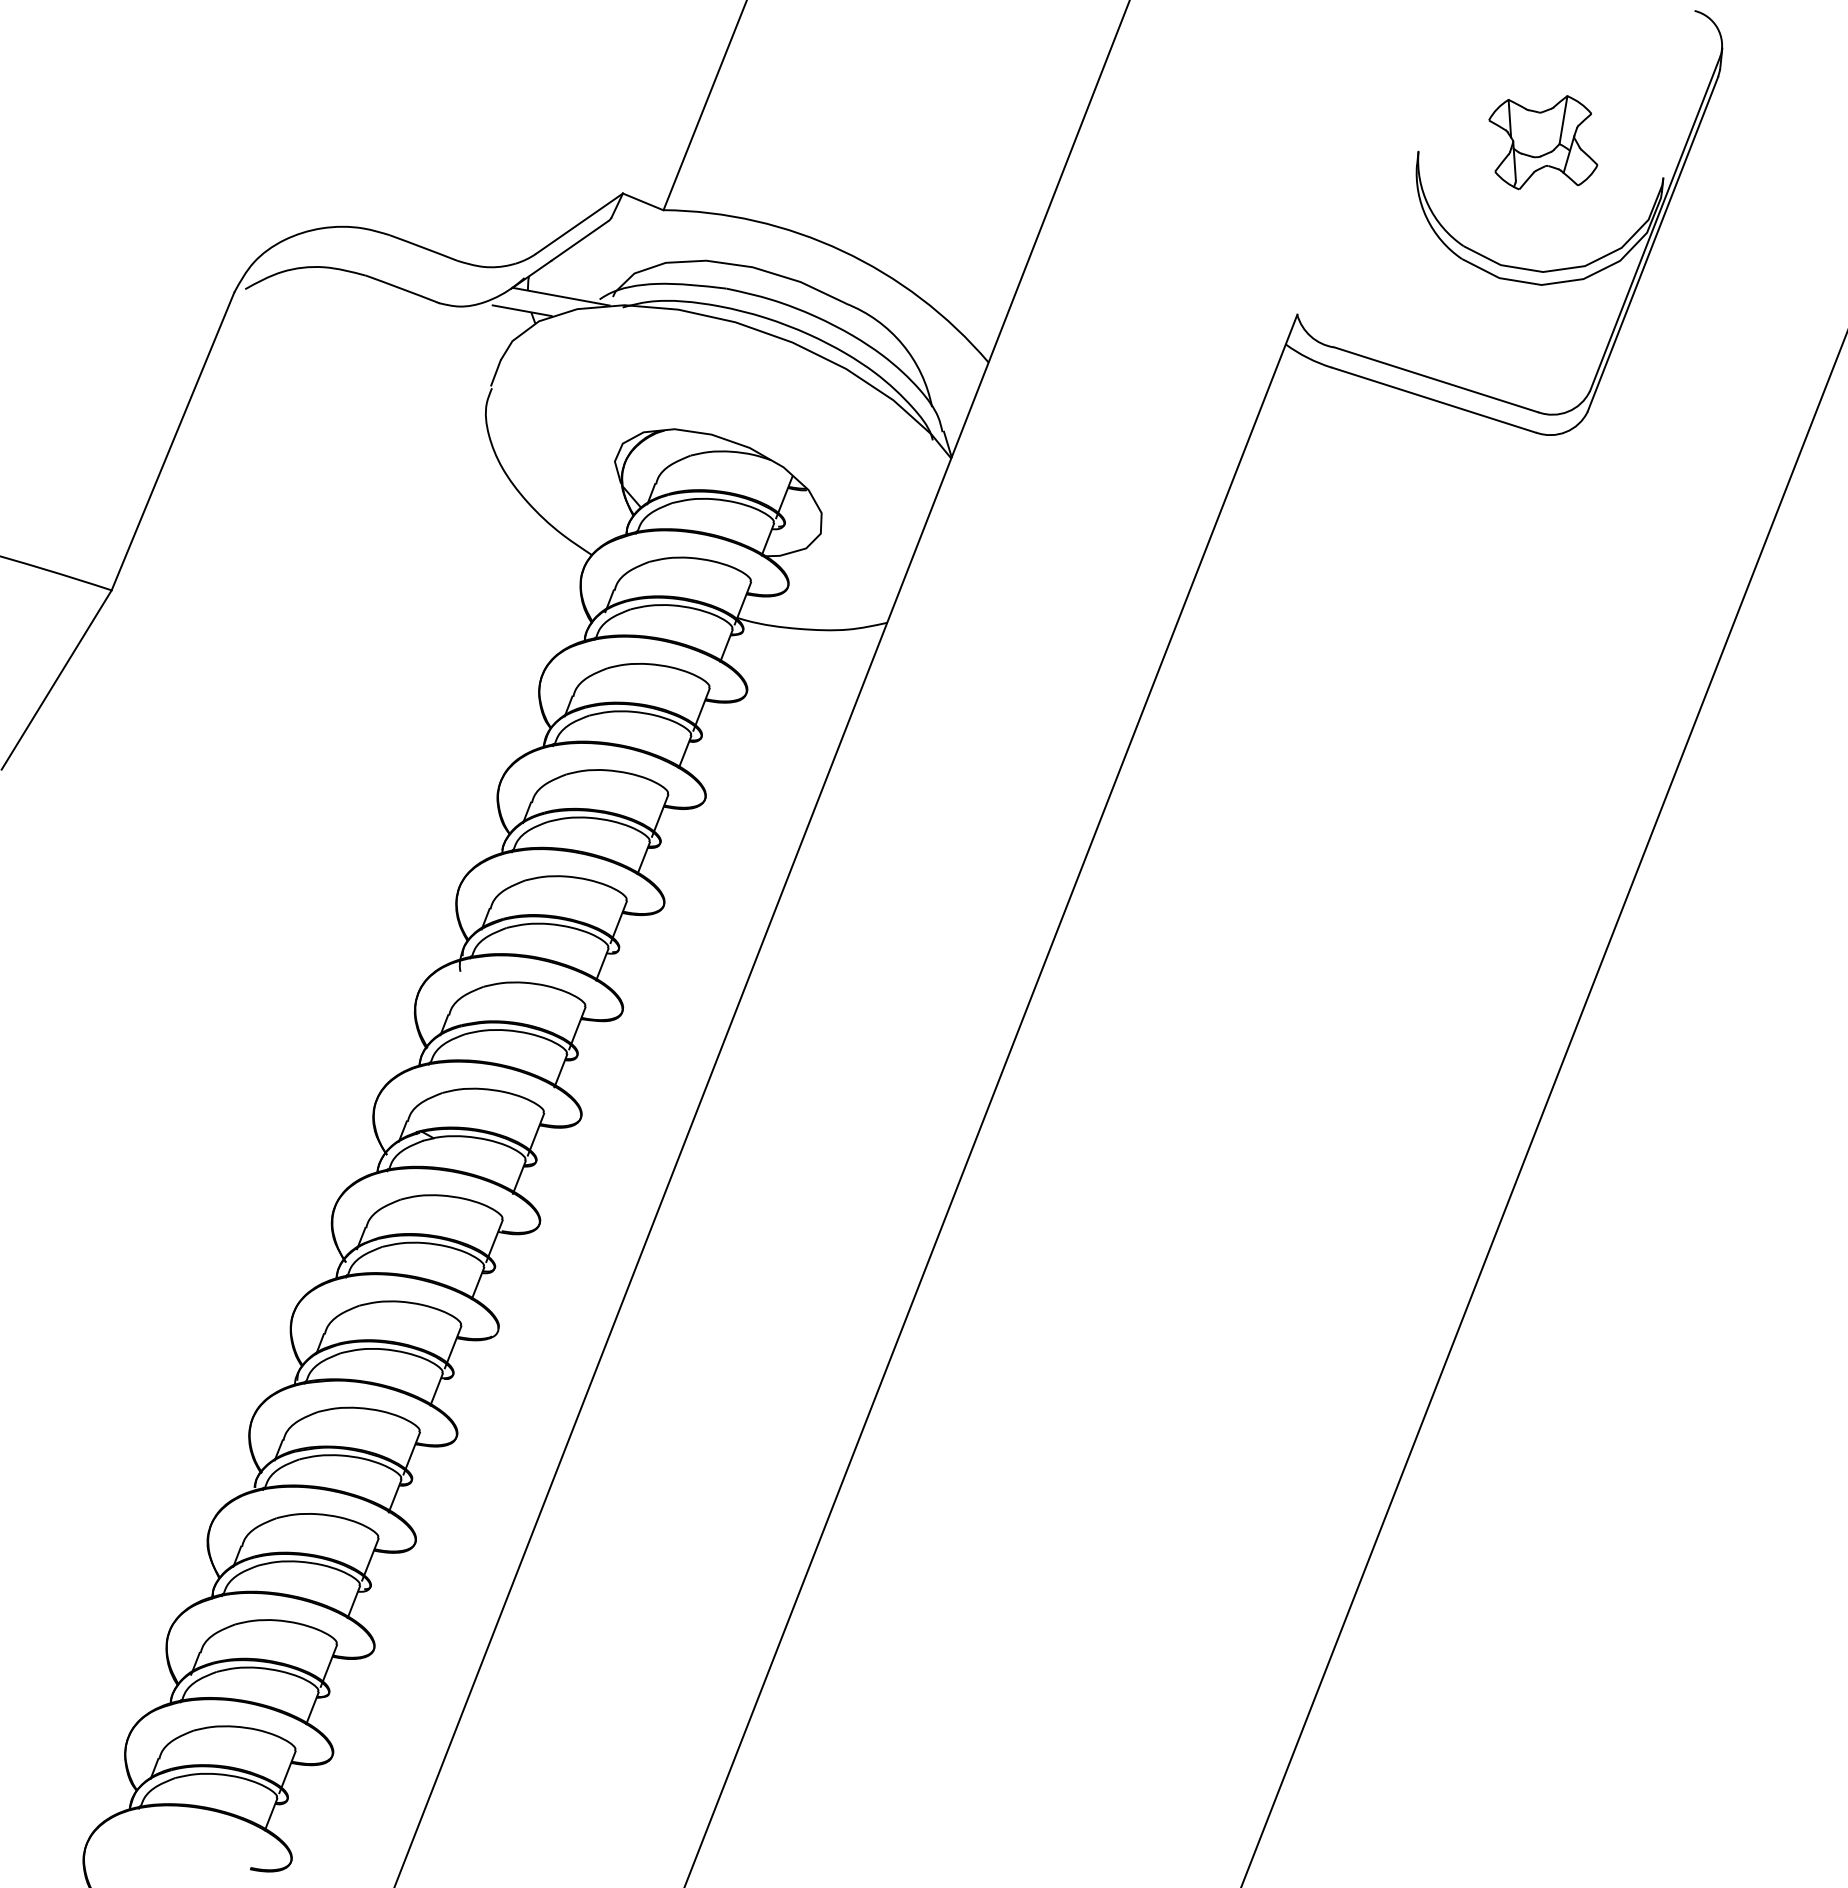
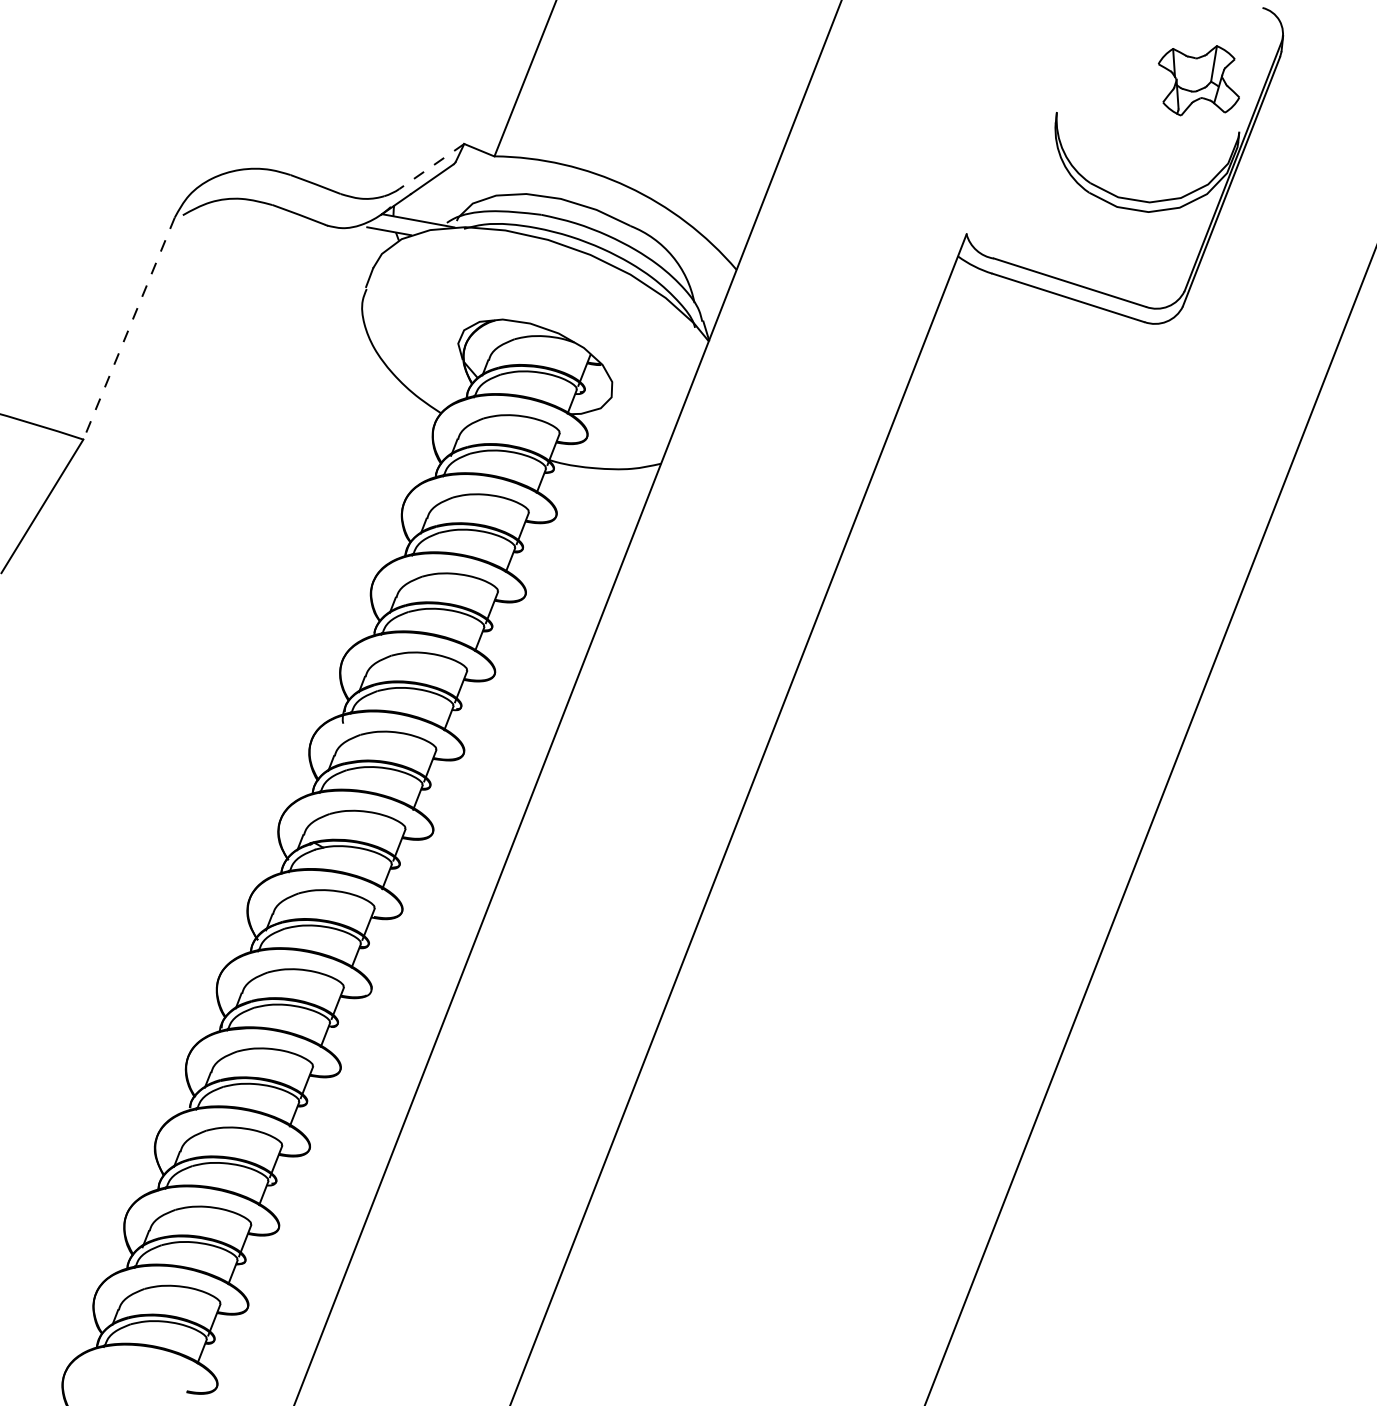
part: (1543, 142) -> (1199, 80), moved
line: (579, 223) -> (431, 166), solid -> dashed
line: (172, 441) -> (128, 328), solid -> dashed

